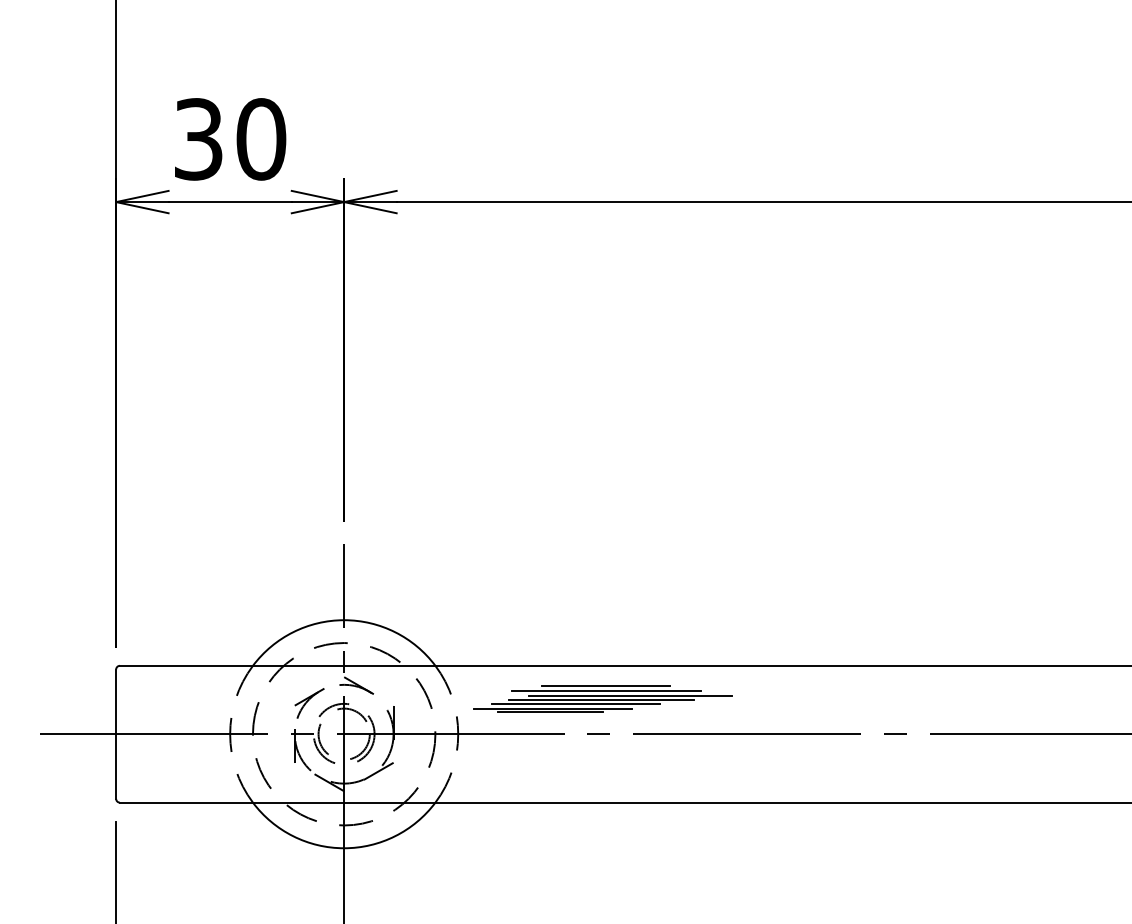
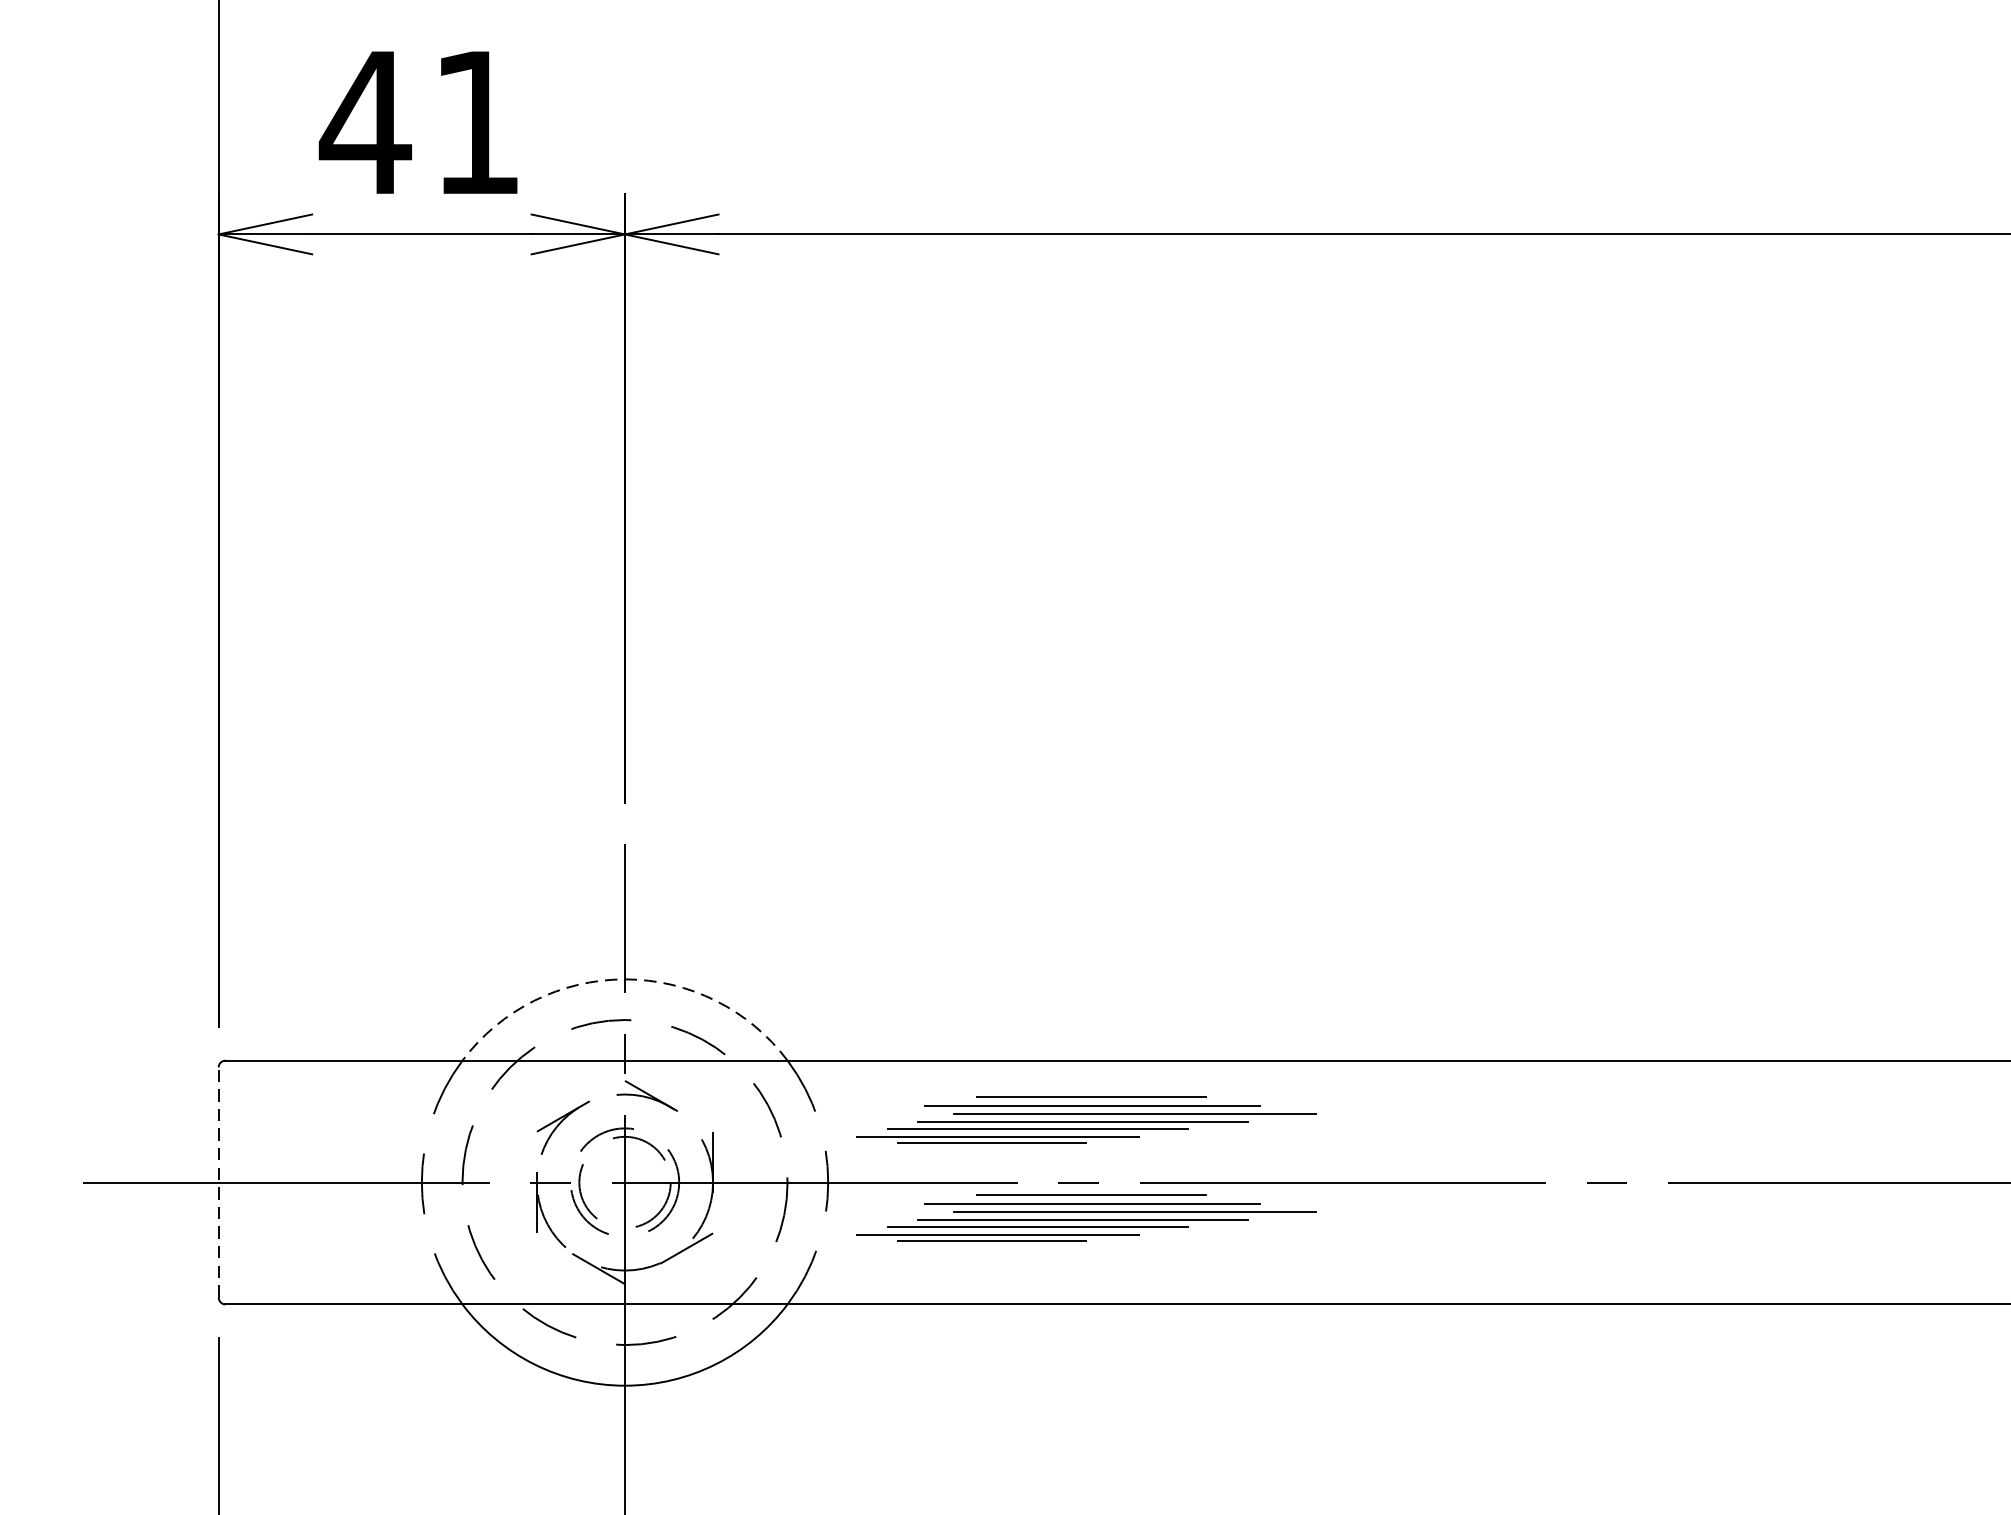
text: (229, 139) -> (420, 122), 30 -> 41
arc: (344, 620) -> (625, 979), solid -> dashed
line: (116, 734) -> (219, 1183), solid -> dashed
part: (602, 753) -> (1085, 1216), added

